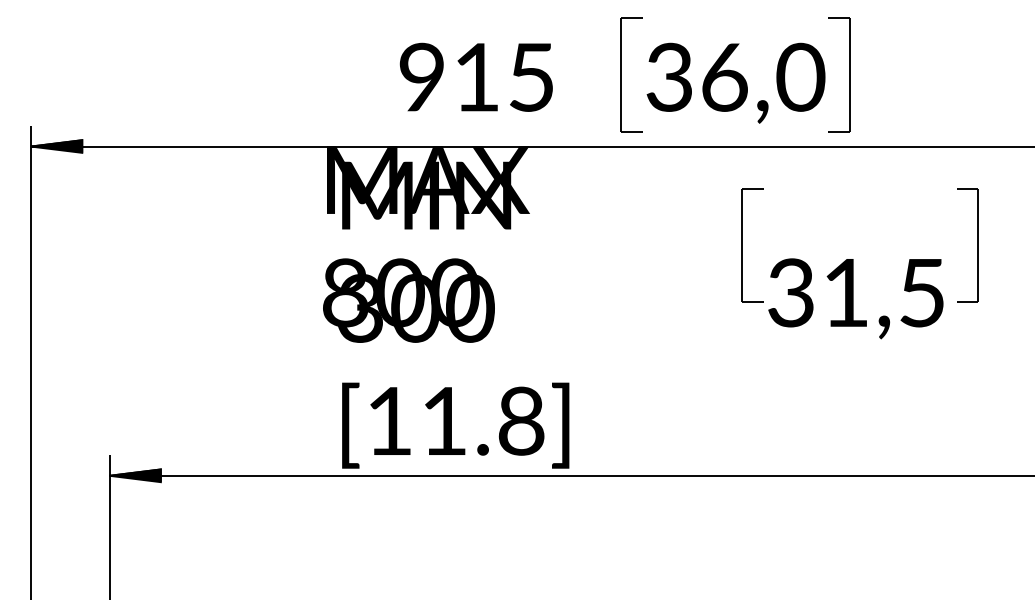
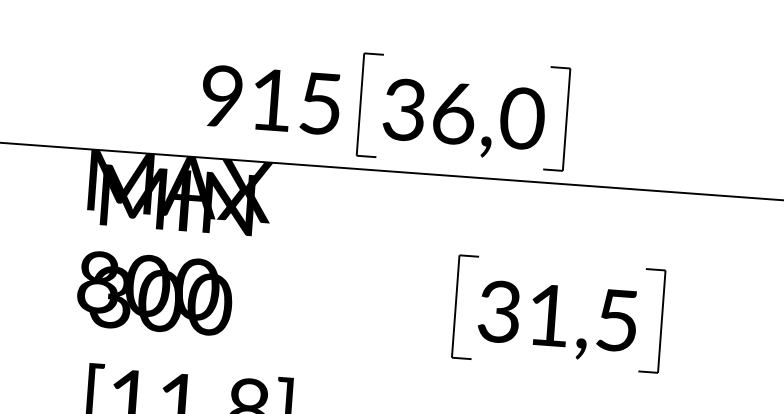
text: (475, 76) -> (270, 99), moved
part: (742, 245) -> (455, 306), moved
part: (977, 245) -> (661, 321), moved

